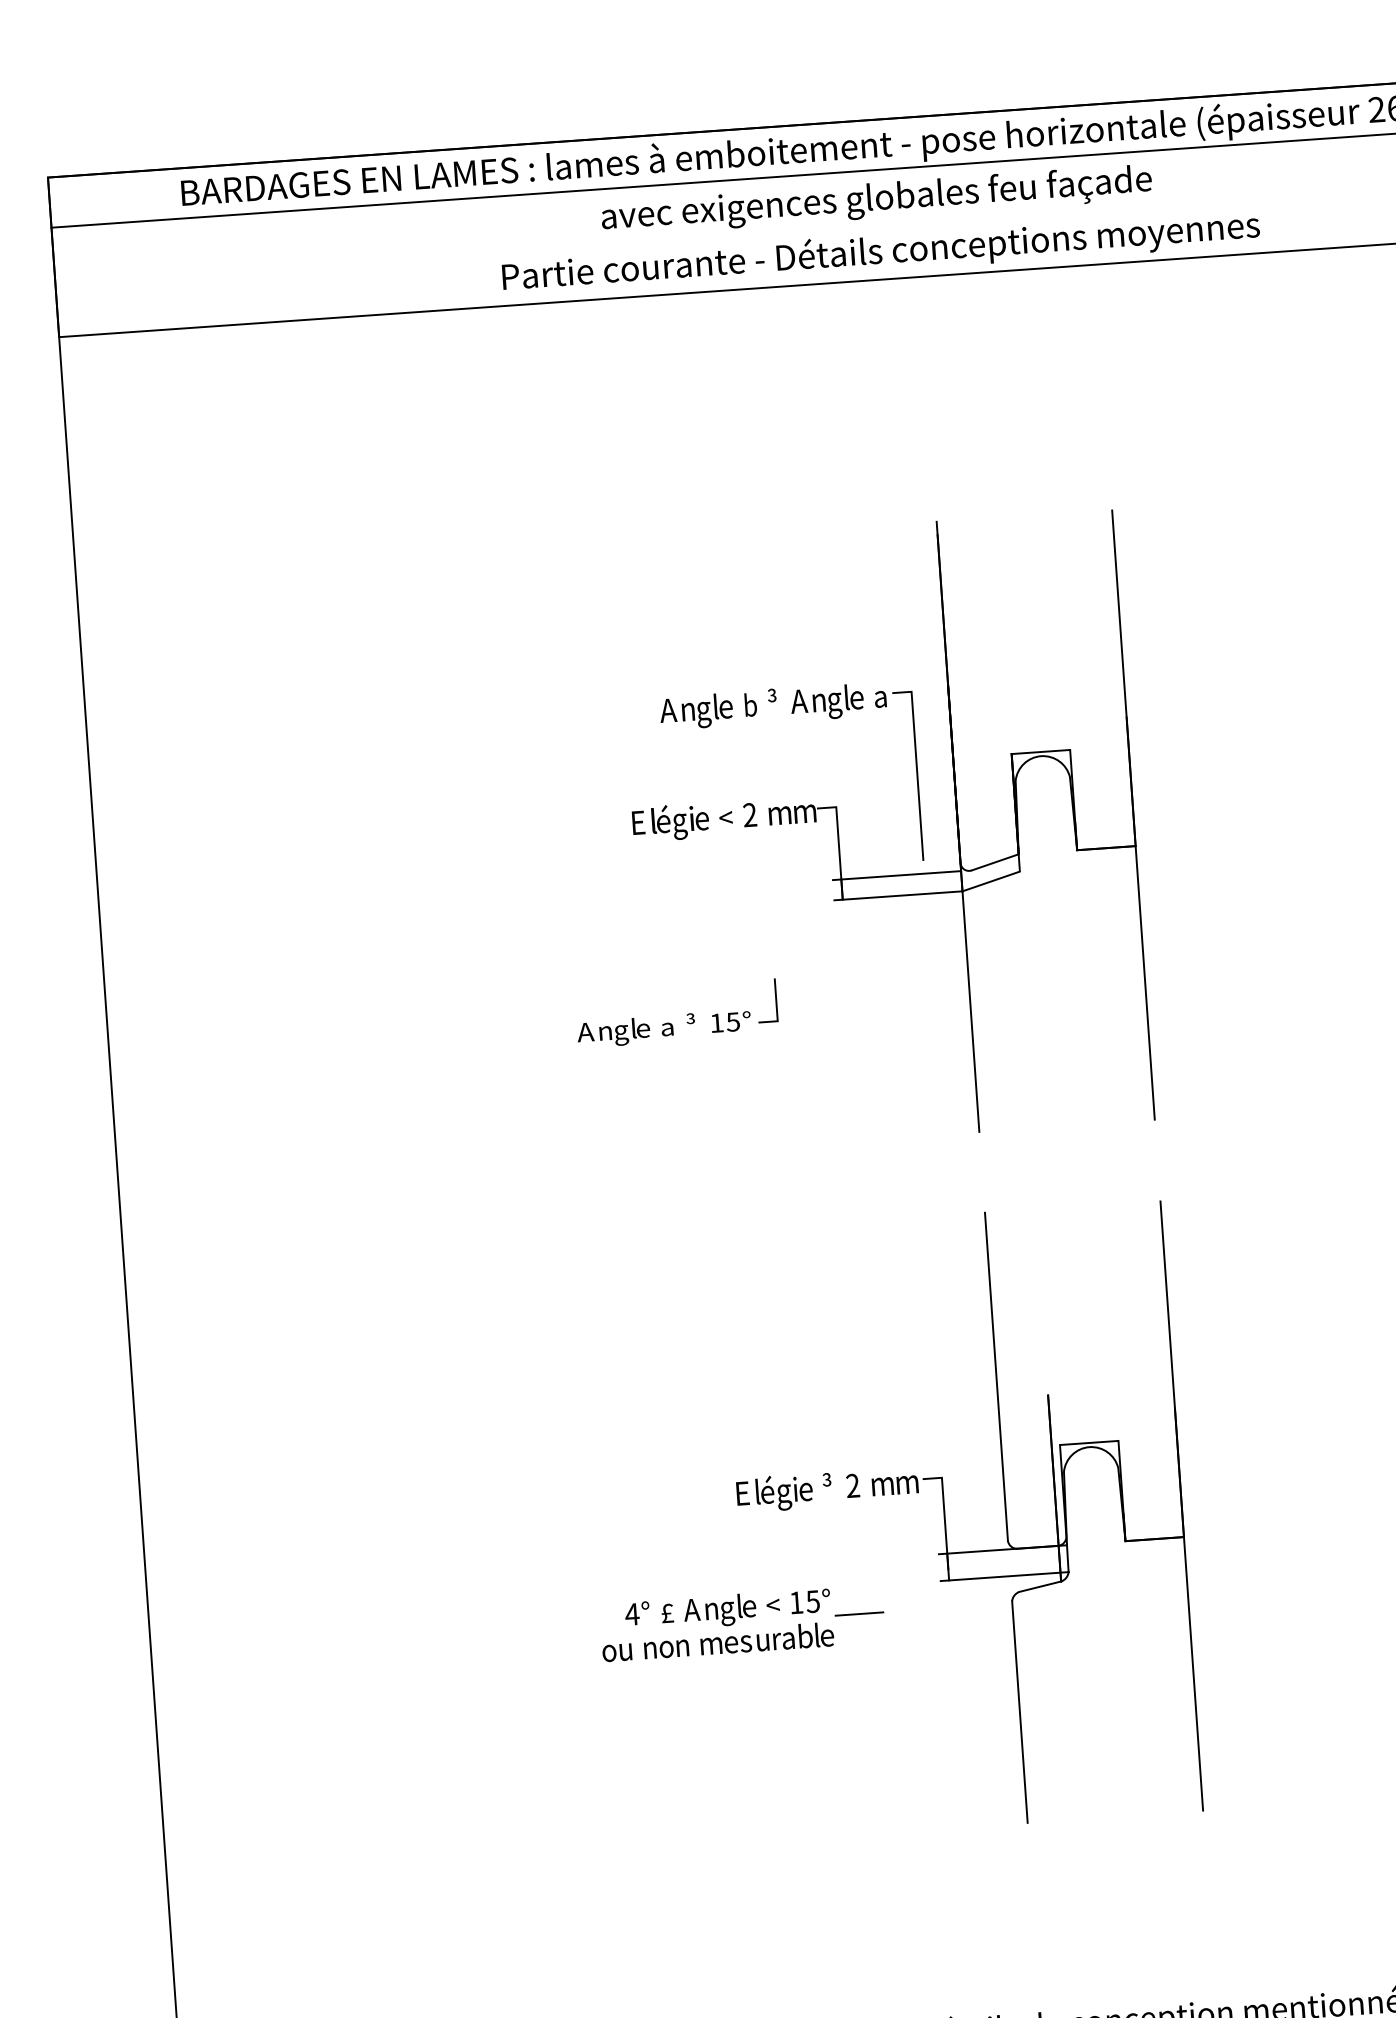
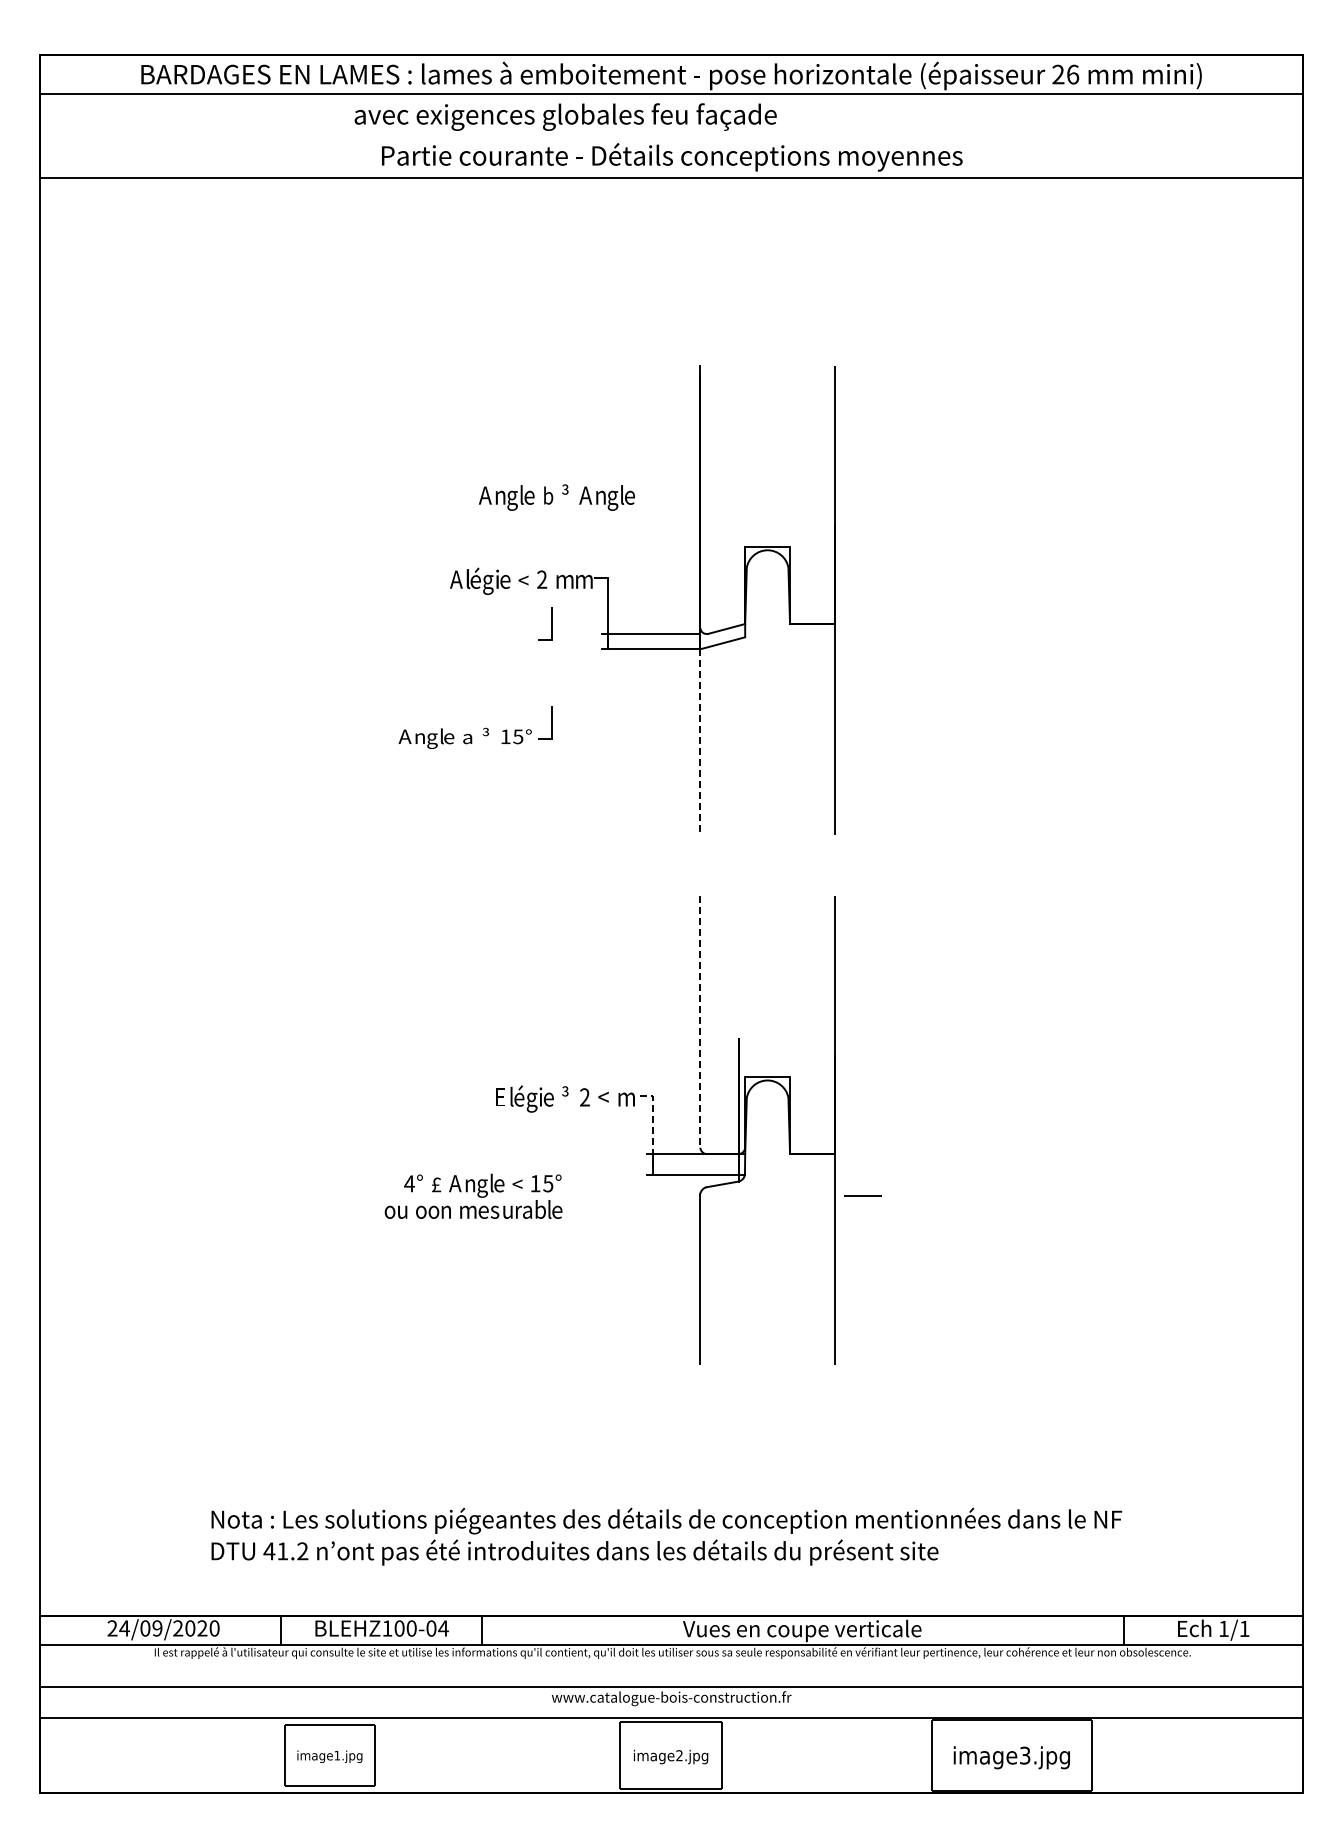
text: (876, 199) -> (565, 116), moved
part: (916, 774) -> (671, 557), removed
text: (638, 822) -> (456, 579), E -> A
line: (766, 871) -> (551, 623), added
line: (971, 1012) -> (700, 742), solid -> dashed
line: (996, 1376) -> (700, 1021), solid -> dashed
text: (881, 1485) -> (606, 1098), m -> <
line: (944, 1513) -> (653, 1123), solid -> dashed
line: (858, 1613) -> (862, 1195), moved
text: (650, 1649) -> (421, 1211), n -> o

